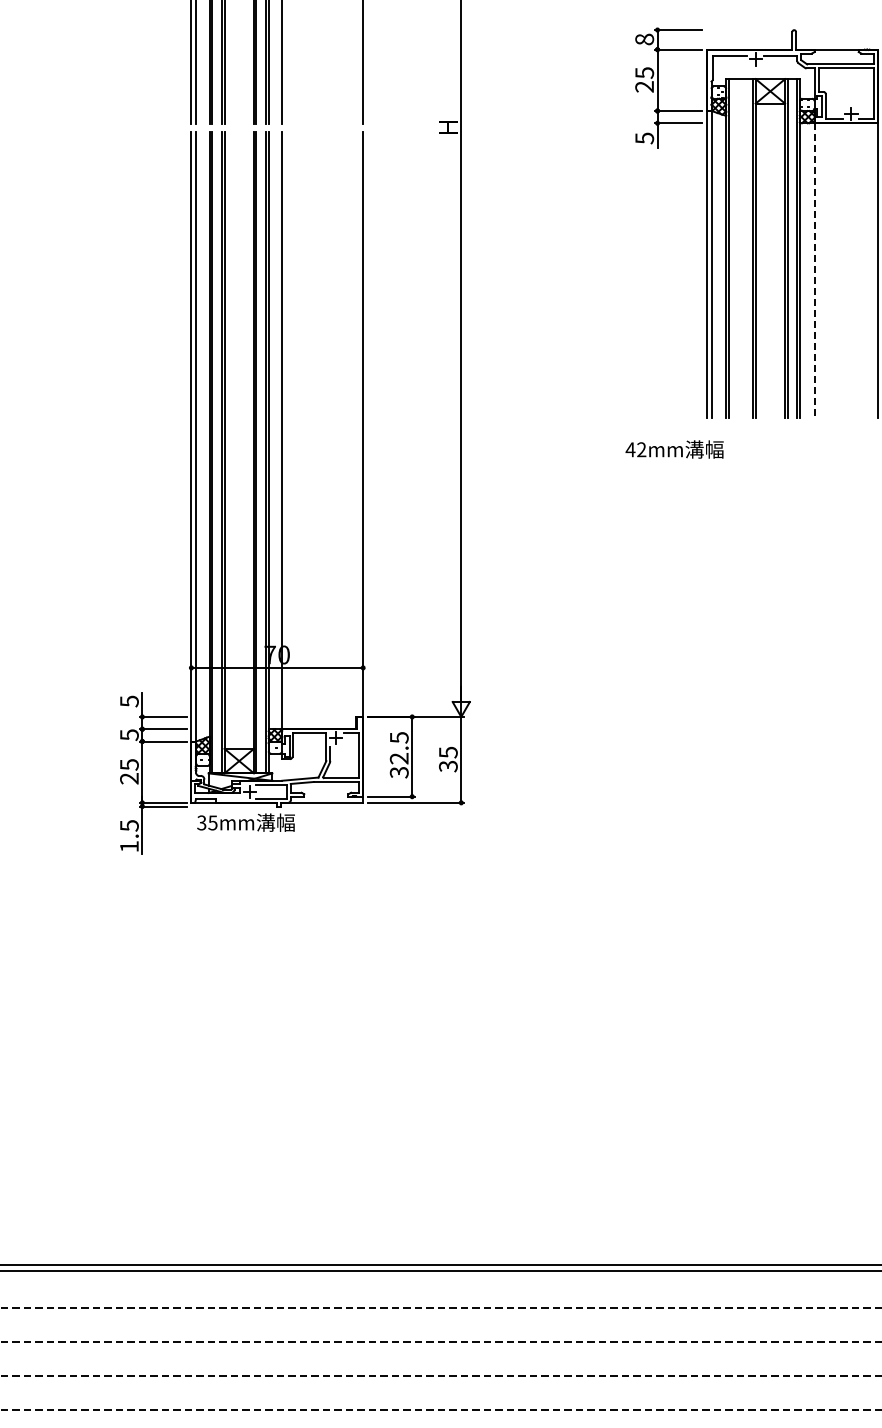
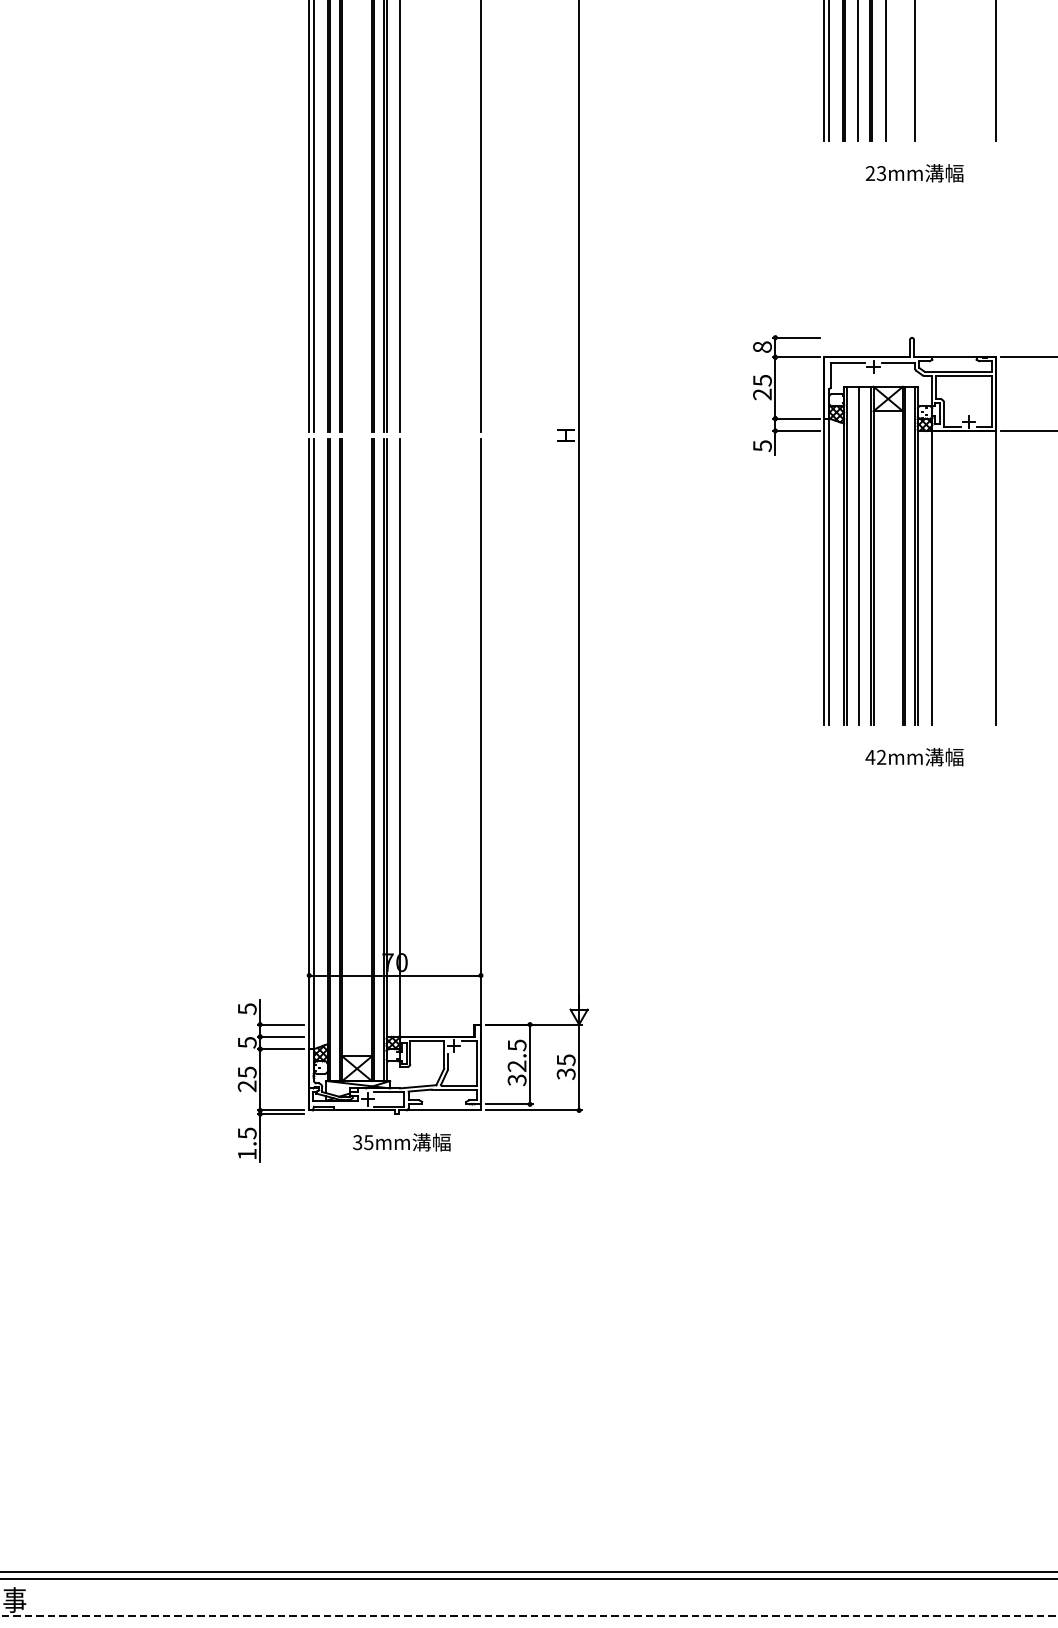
line: (740, 247) -> (858, 555), added
line: (814, 270) -> (932, 578), dashed -> solid
text: (674, 449) -> (914, 757), moved
text: (245, 822) -> (401, 1142), moved

